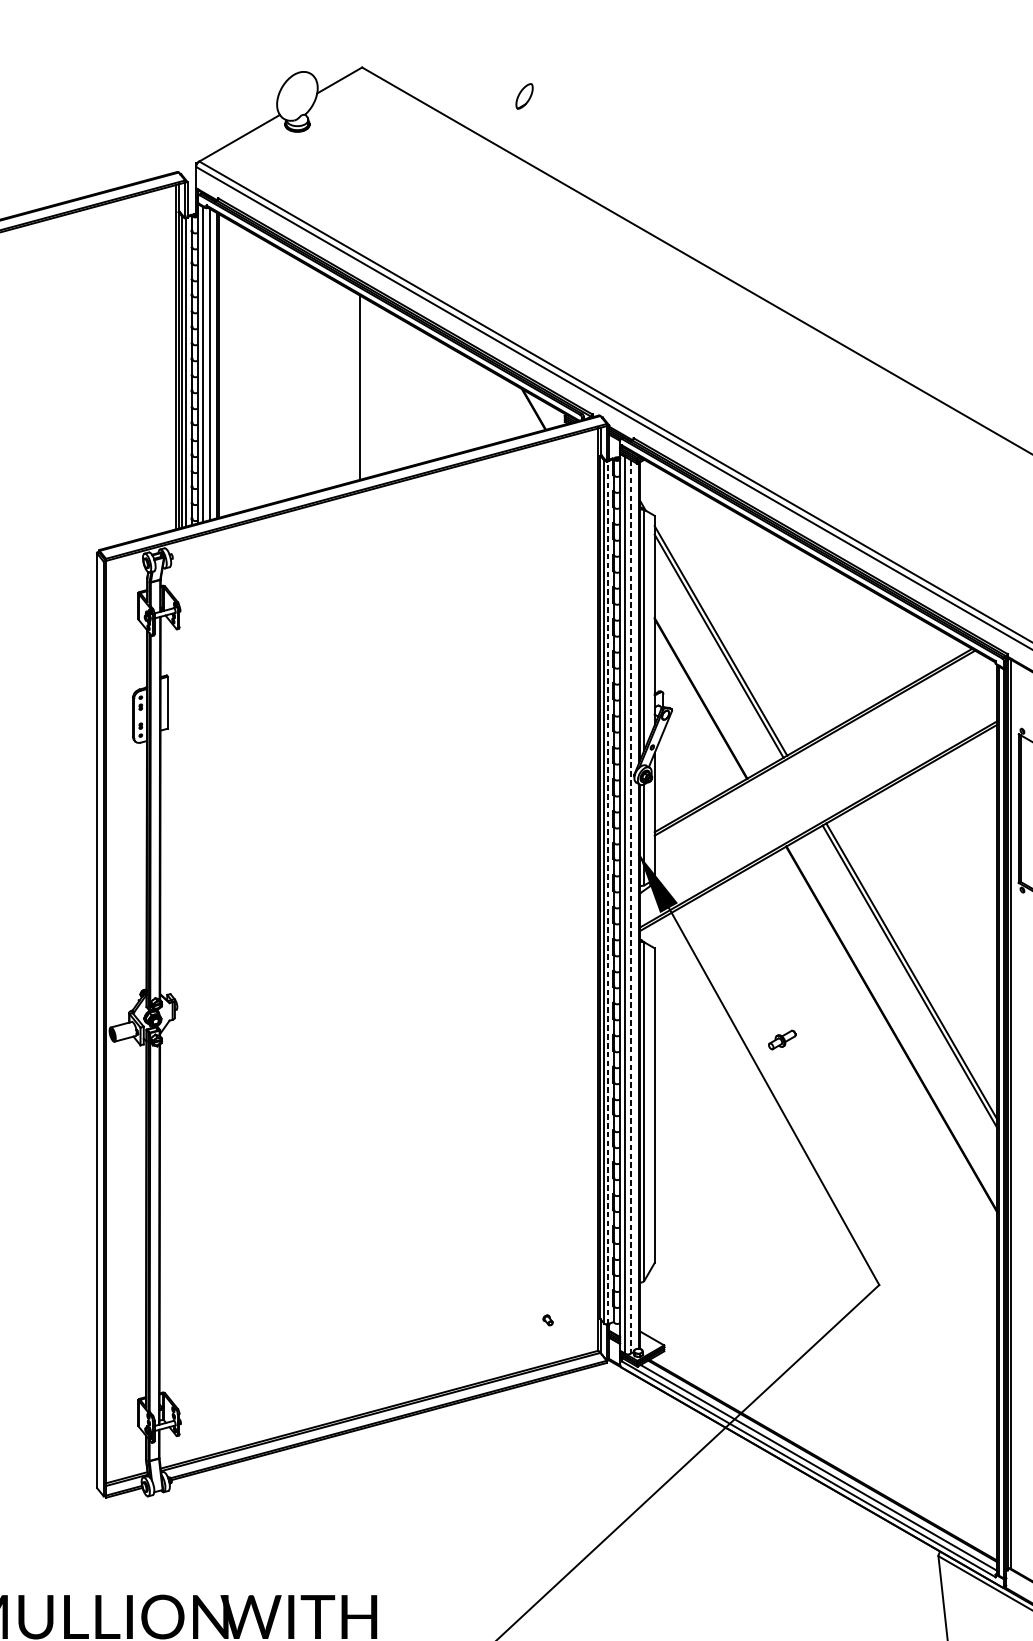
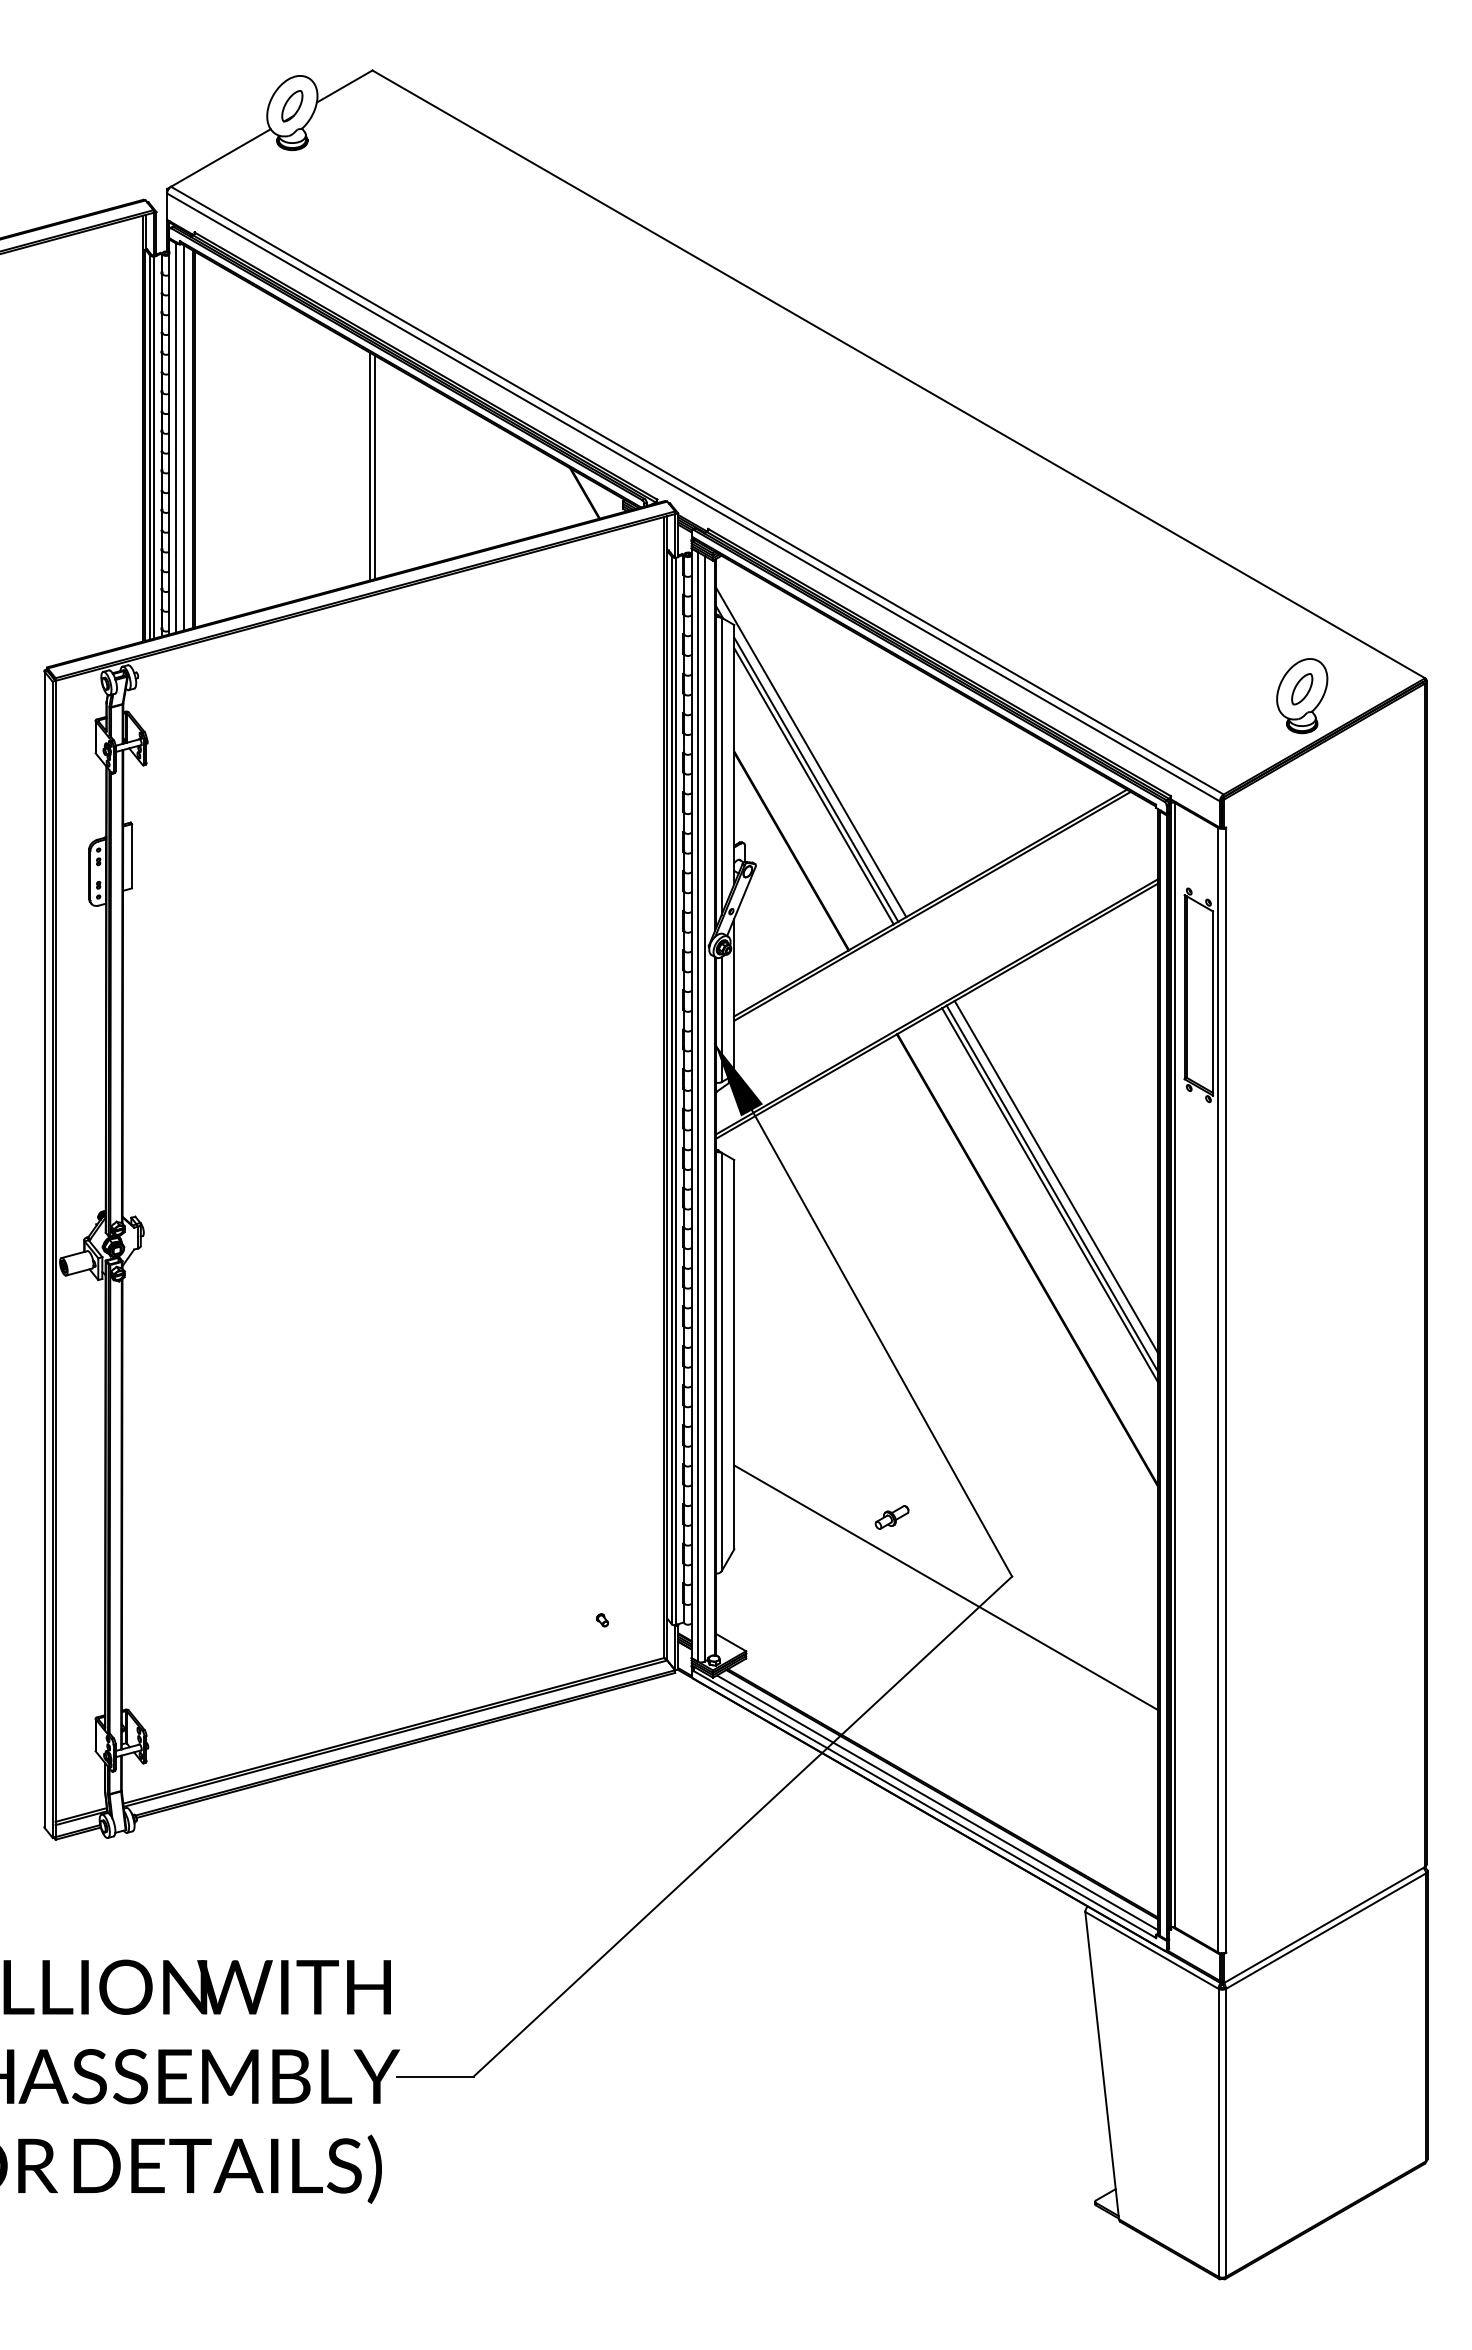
part: (524, 96) -> (292, 106), moved
line: (364, 388) -> (375, 467), added
line: (717, 618) -> (811, 752), added
line: (607, 892) -> (676, 1091), dashed -> solid
line: (630, 906) -> (704, 1108), dashed -> solid
line: (915, 962) -> (1056, 1177), added
part: (781, 1040) -> (891, 1517), moved
line: (826, 1293) -> (946, 1587), added

